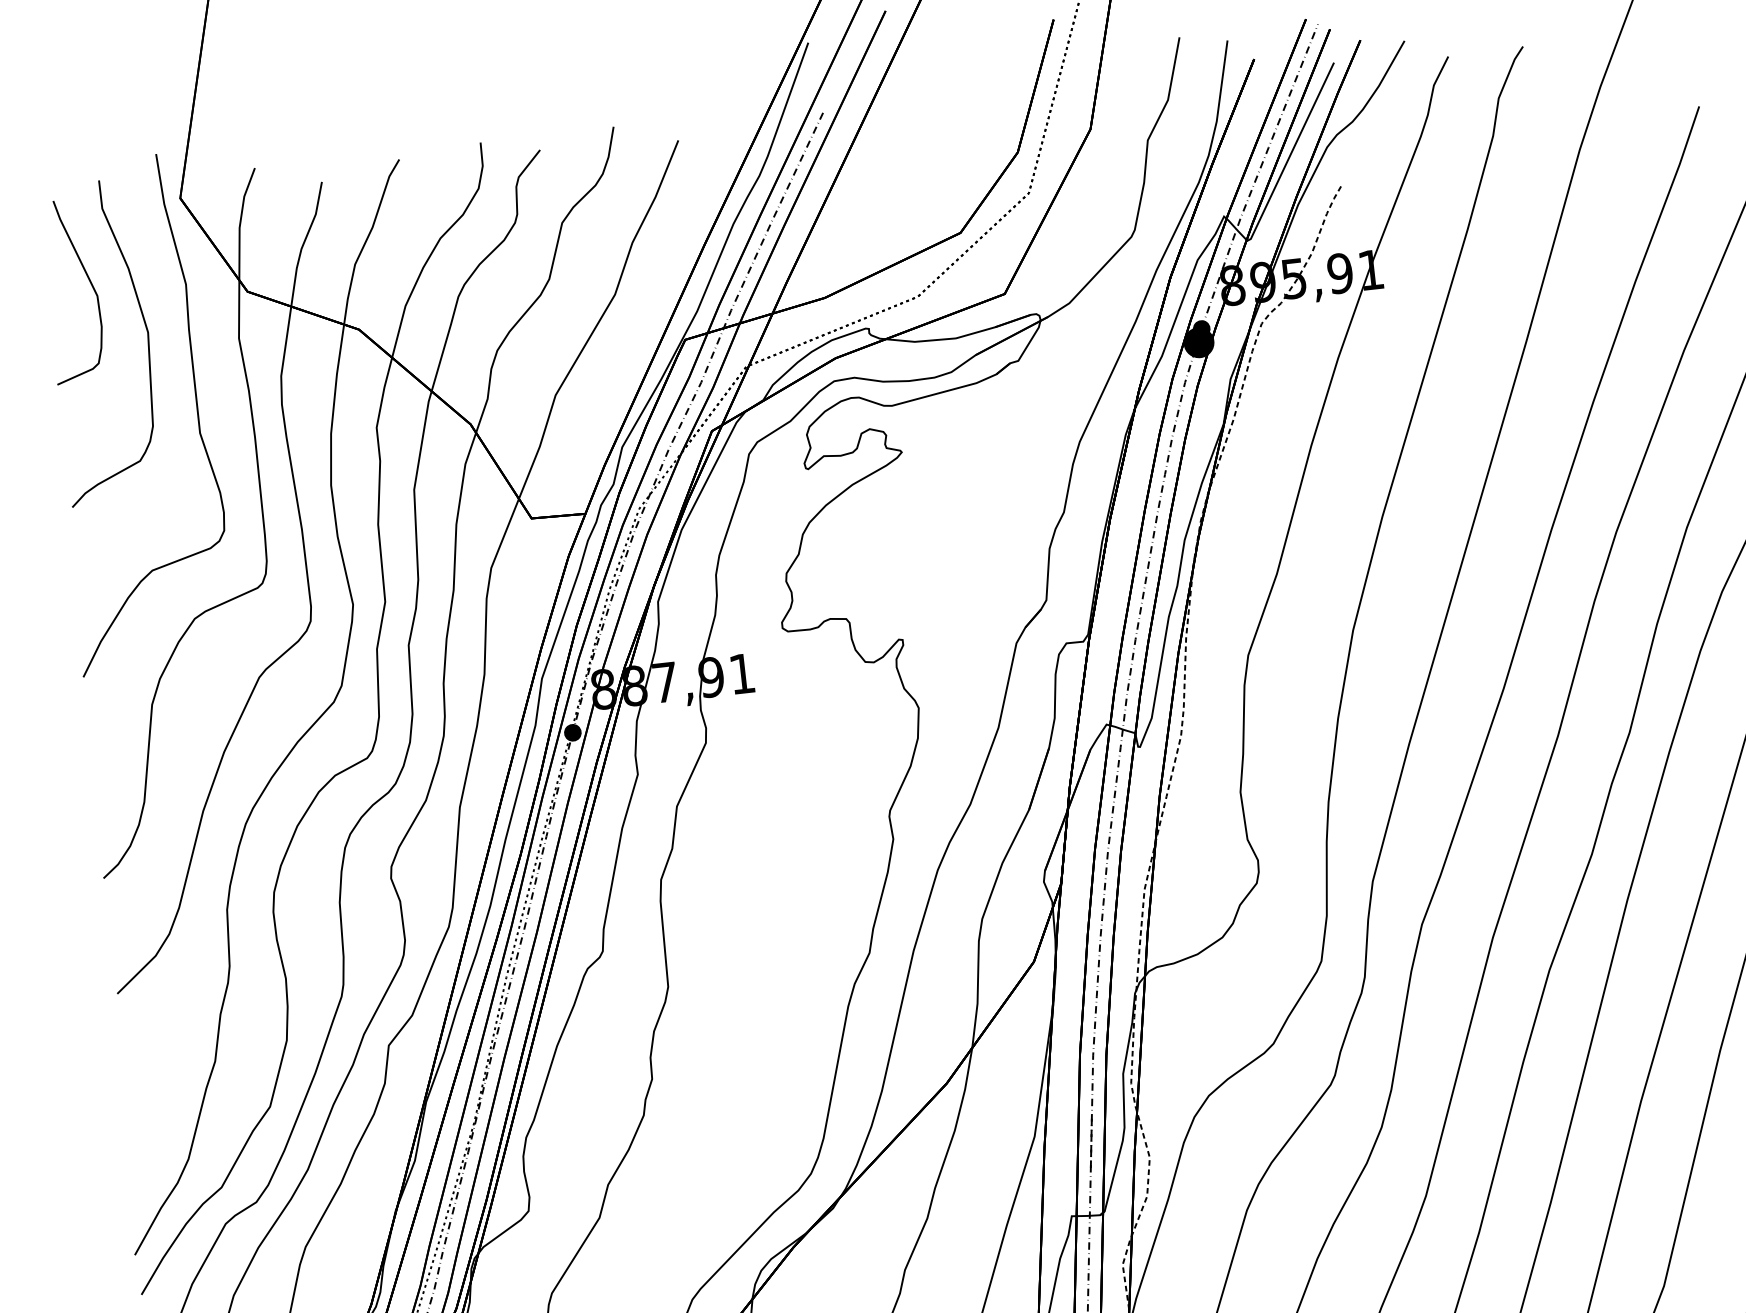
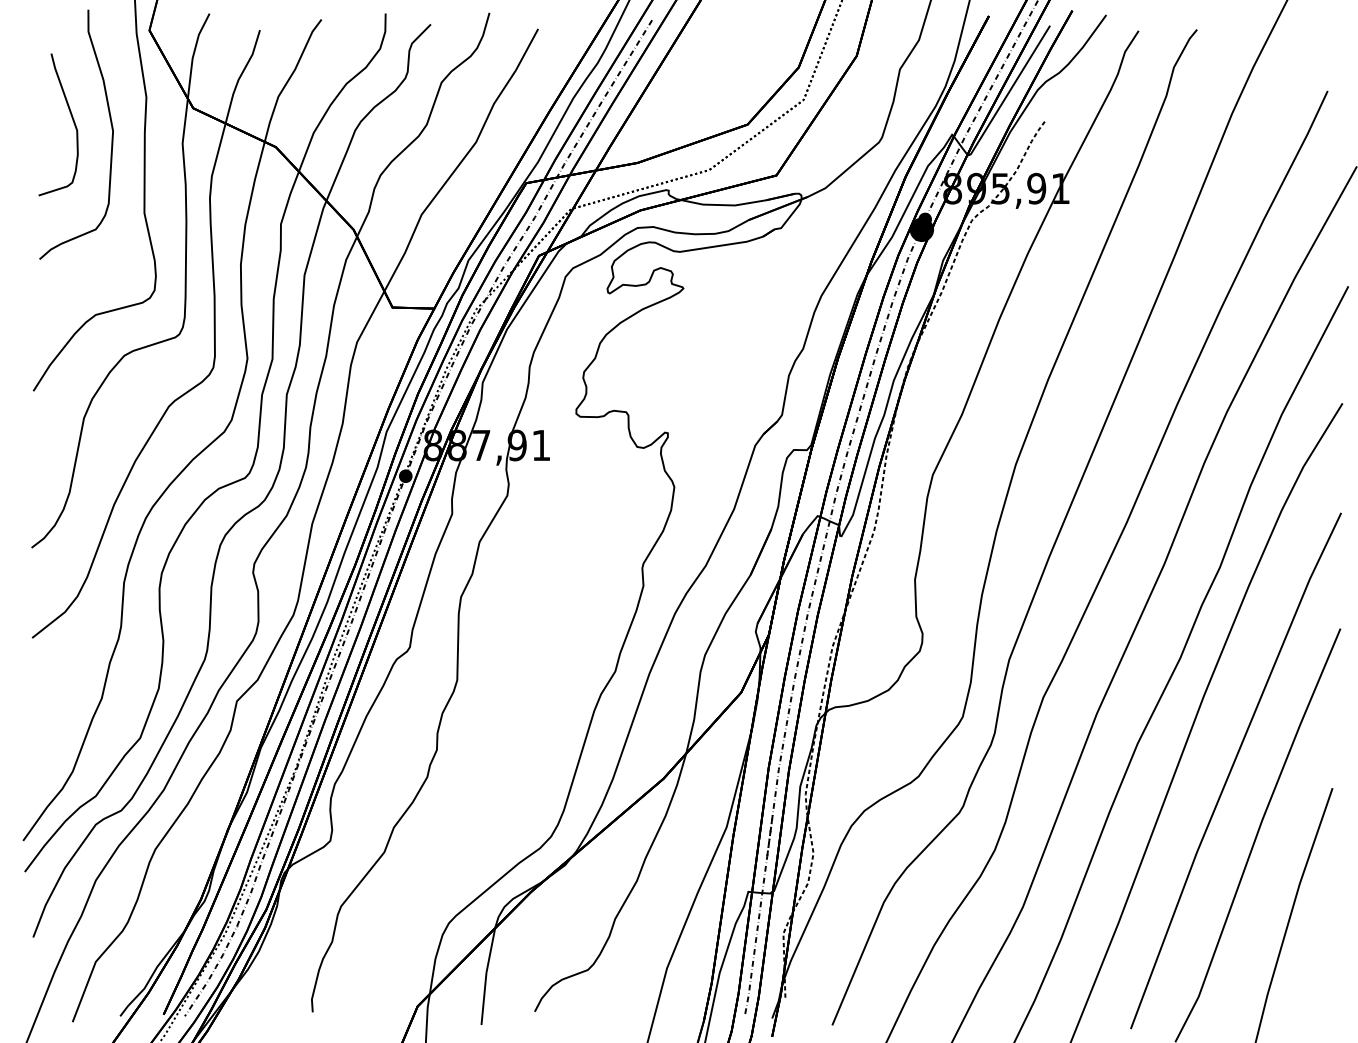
curve: (89, 283) -> (72, 120), moved

